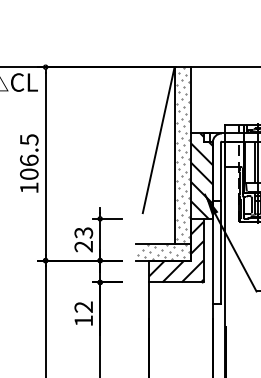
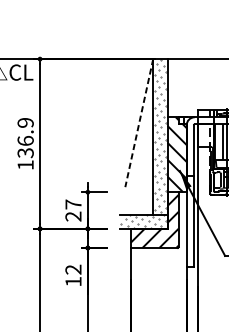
line: (158, 140) -> (139, 123), solid -> dashed
text: (29, 157) -> (25, 138), 106.5 -> 136.9
text: (83, 232) -> (73, 204), 23 -> 27

